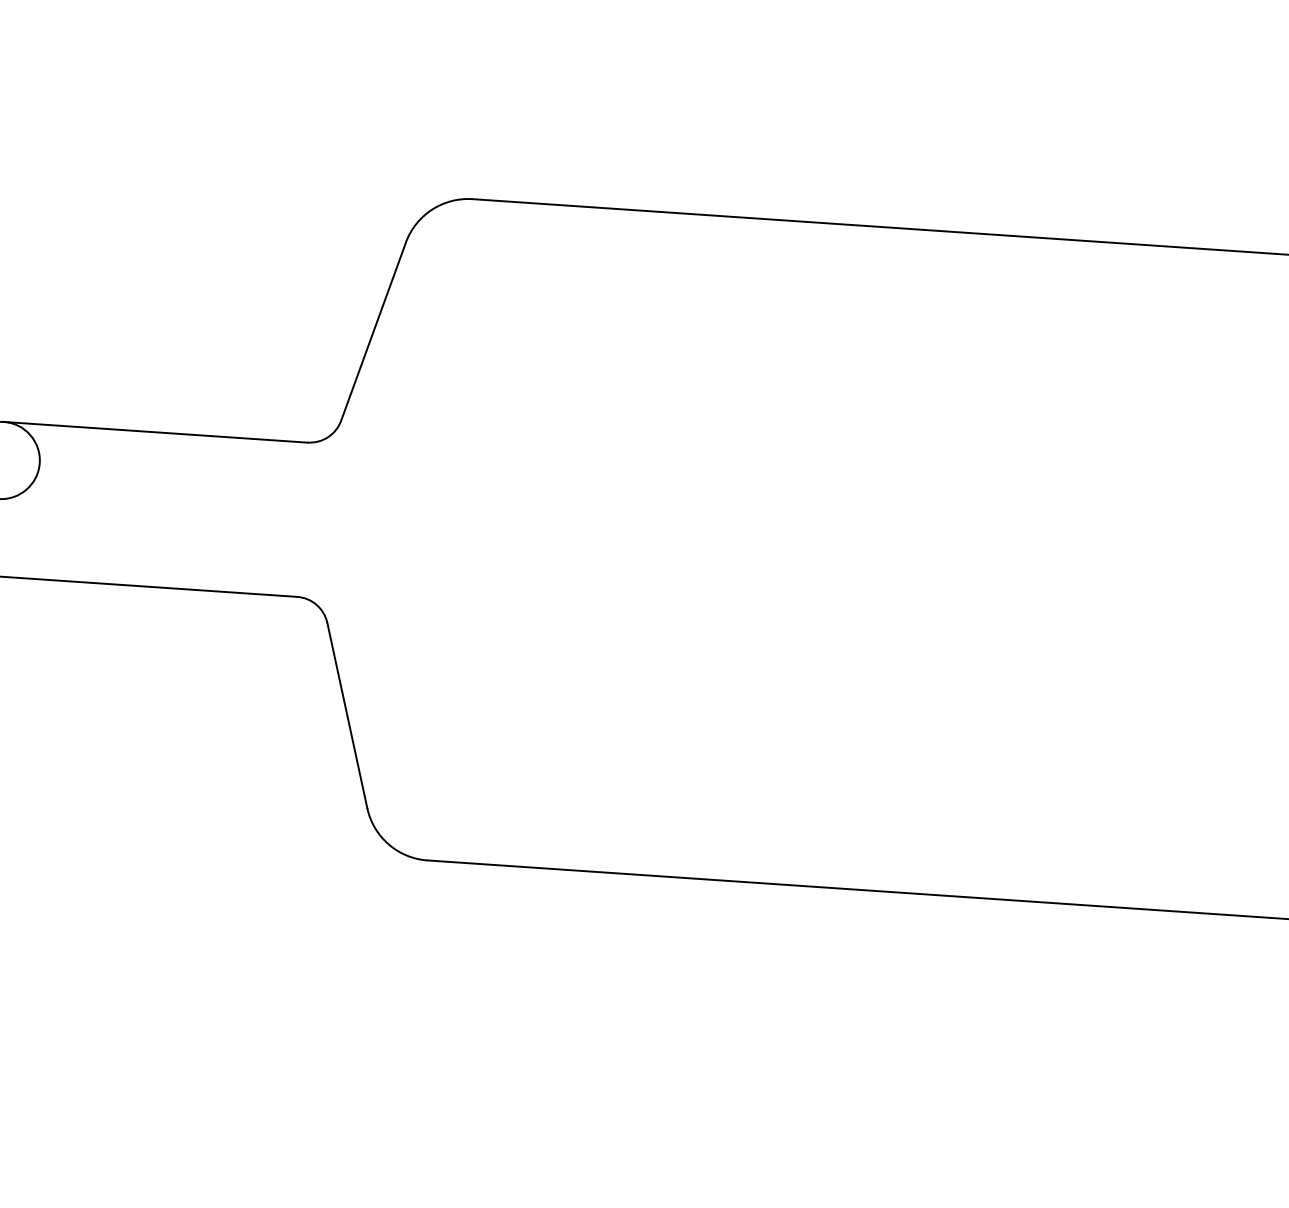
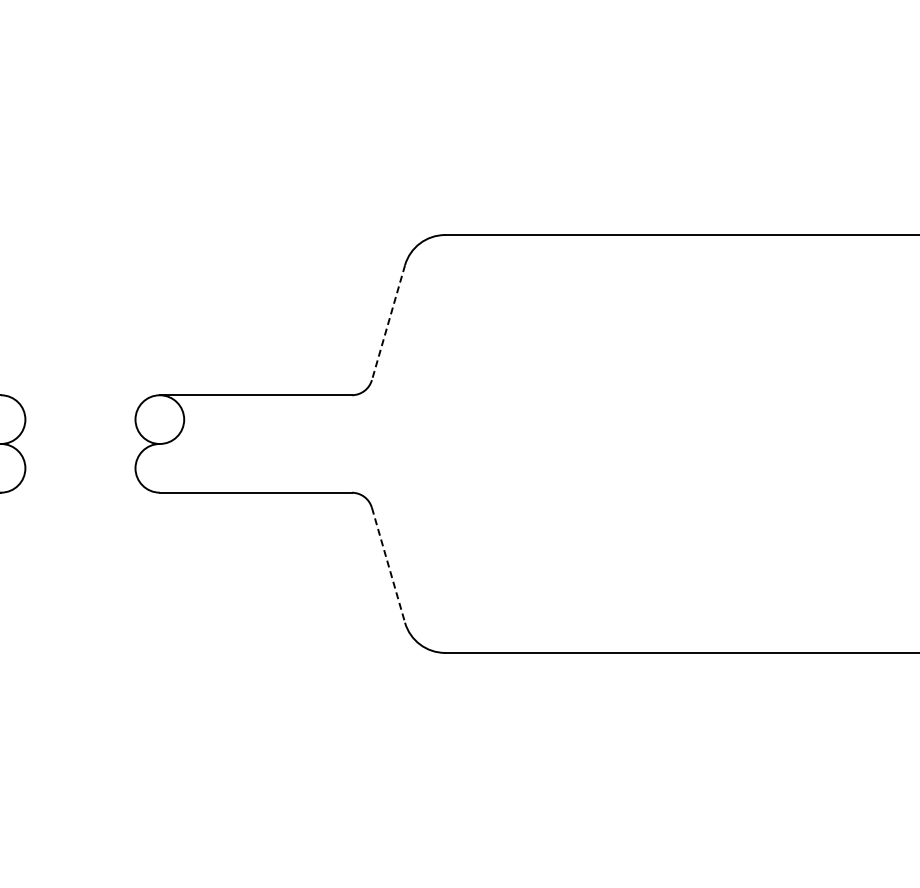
line: (373, 331) -> (388, 322), solid -> dashed
line: (347, 715) -> (388, 565), solid -> dashed

